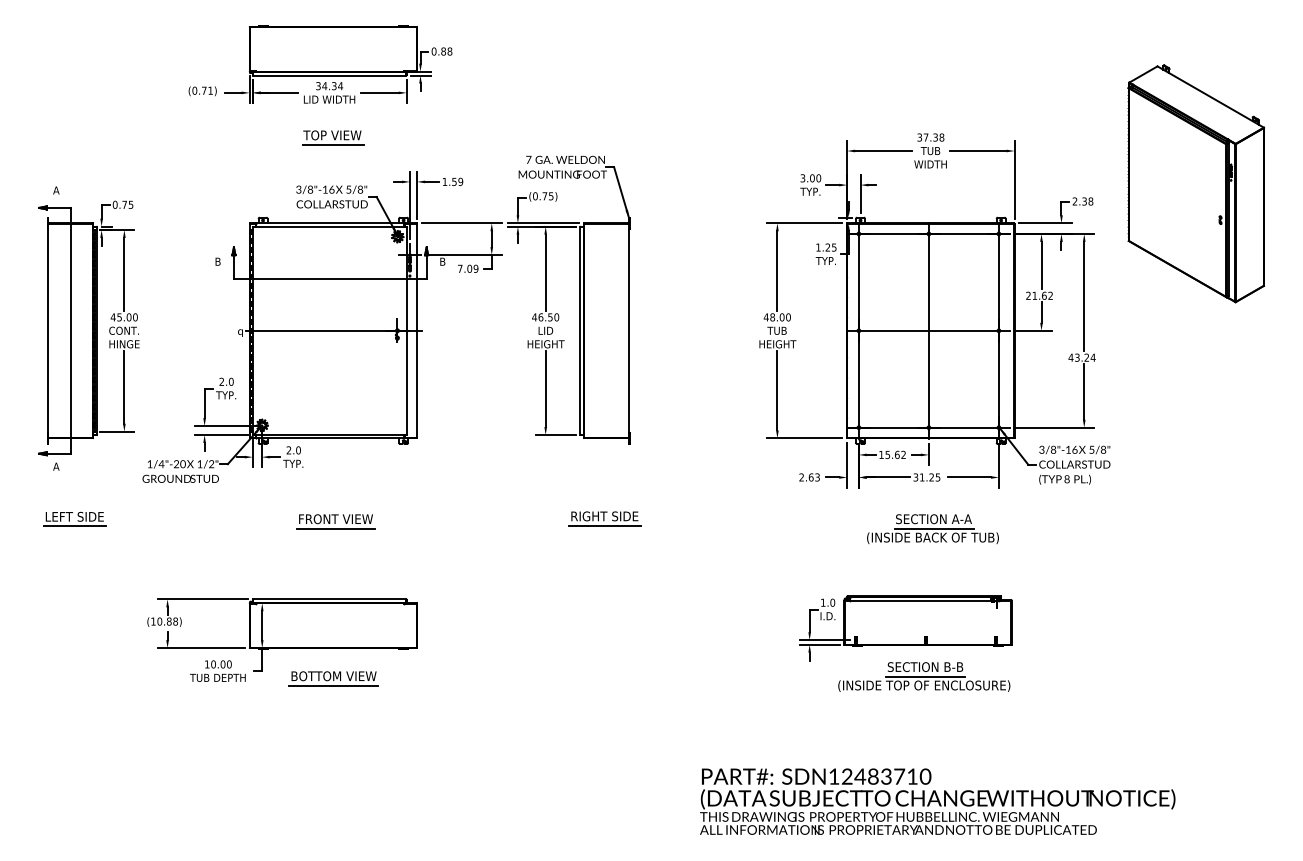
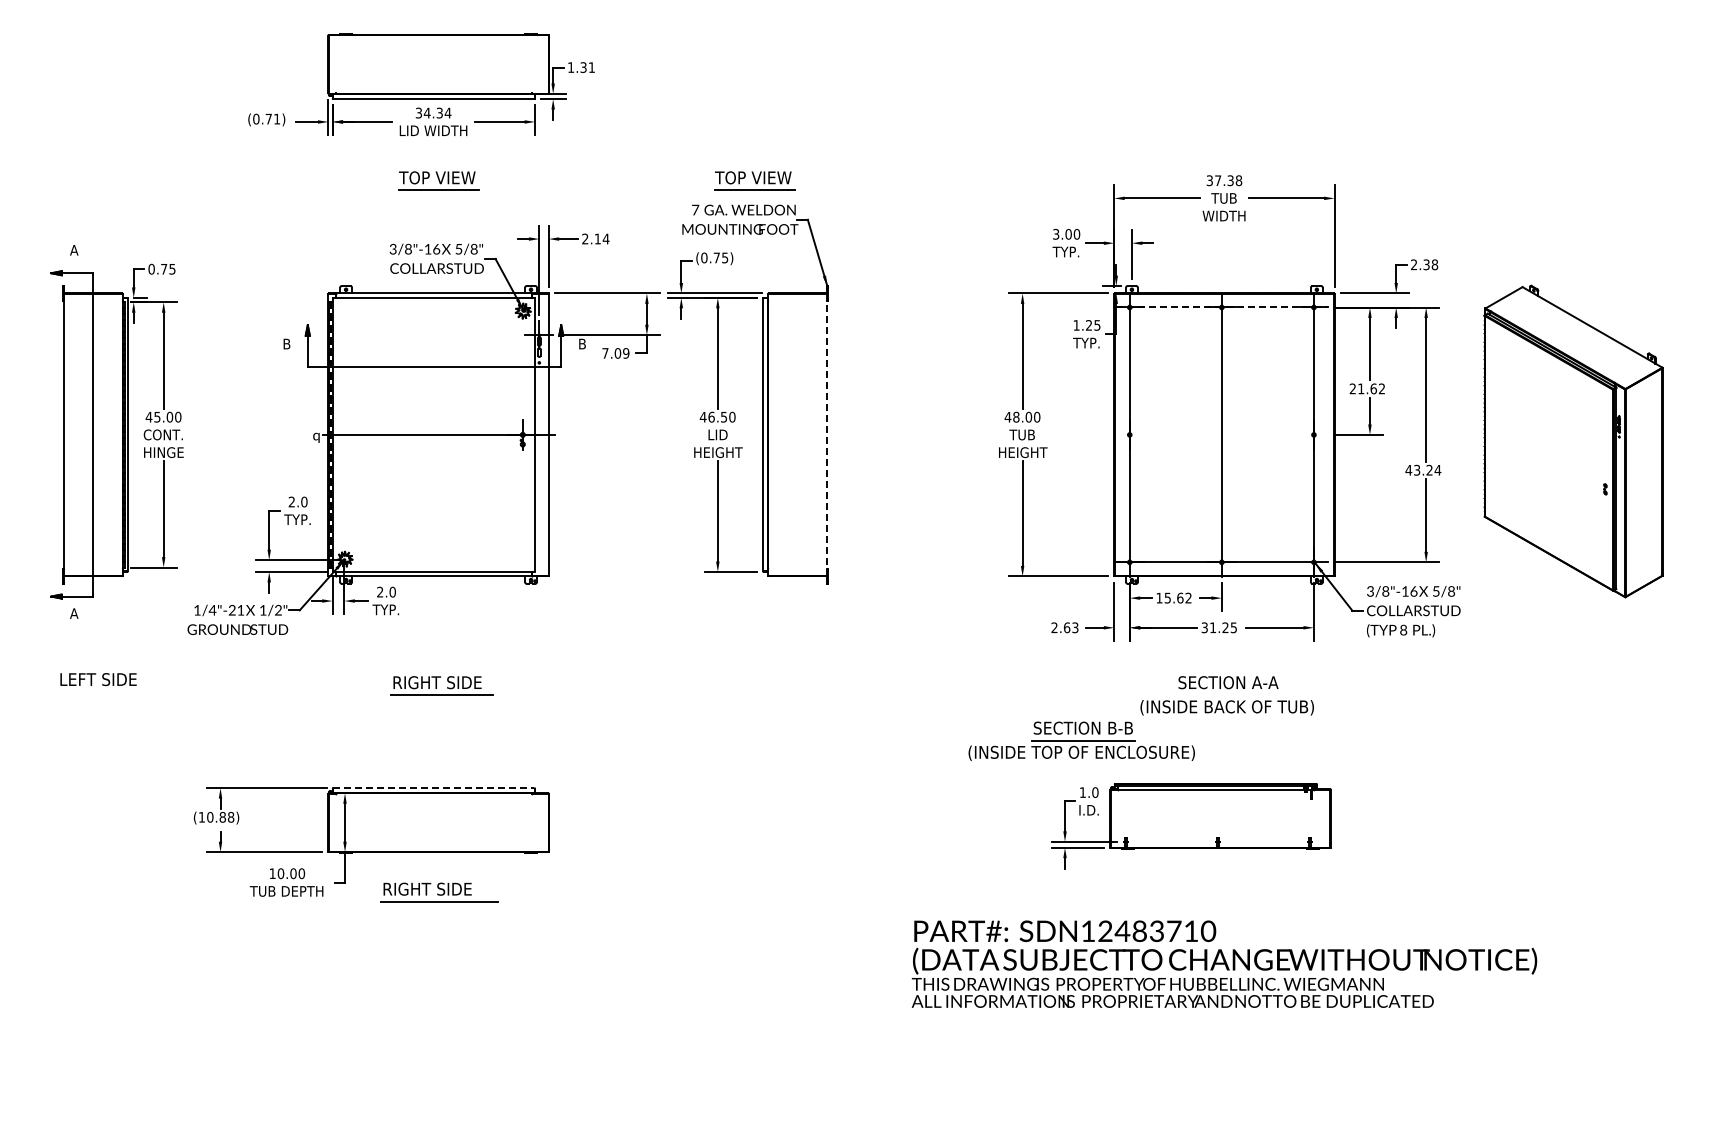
text: (442, 51) -> (581, 67), 0.88 -> 1.31
part: (573, 137) -> (754, 180), added
text: (452, 181) -> (595, 238), 1.59 -> 2.14
part: (1196, 183) -> (1573, 441), moved
line: (929, 233) -> (1222, 307), solid -> dashed
line: (928, 330) -> (1221, 434), removed
line: (629, 331) -> (827, 435), solid -> dashed
text: (182, 464) -> (240, 610), 1/4"-20 -> 1/4"-21
text: (336, 519) -> (442, 682), FRONT VIEW -> RIGHT SIDE
part: (604, 519) -> (795, 682), removed
line: (74, 526) -> (97, 692), removed
line: (933, 528) -> (1228, 695), removed
line: (329, 599) -> (433, 788), solid -> dashed
text: (334, 675) -> (440, 888), BOTTOM VIEW -> RIGHT SIDE
part: (924, 676) -> (1081, 740), moved
text: (937, 801) -> (1224, 963), moved

